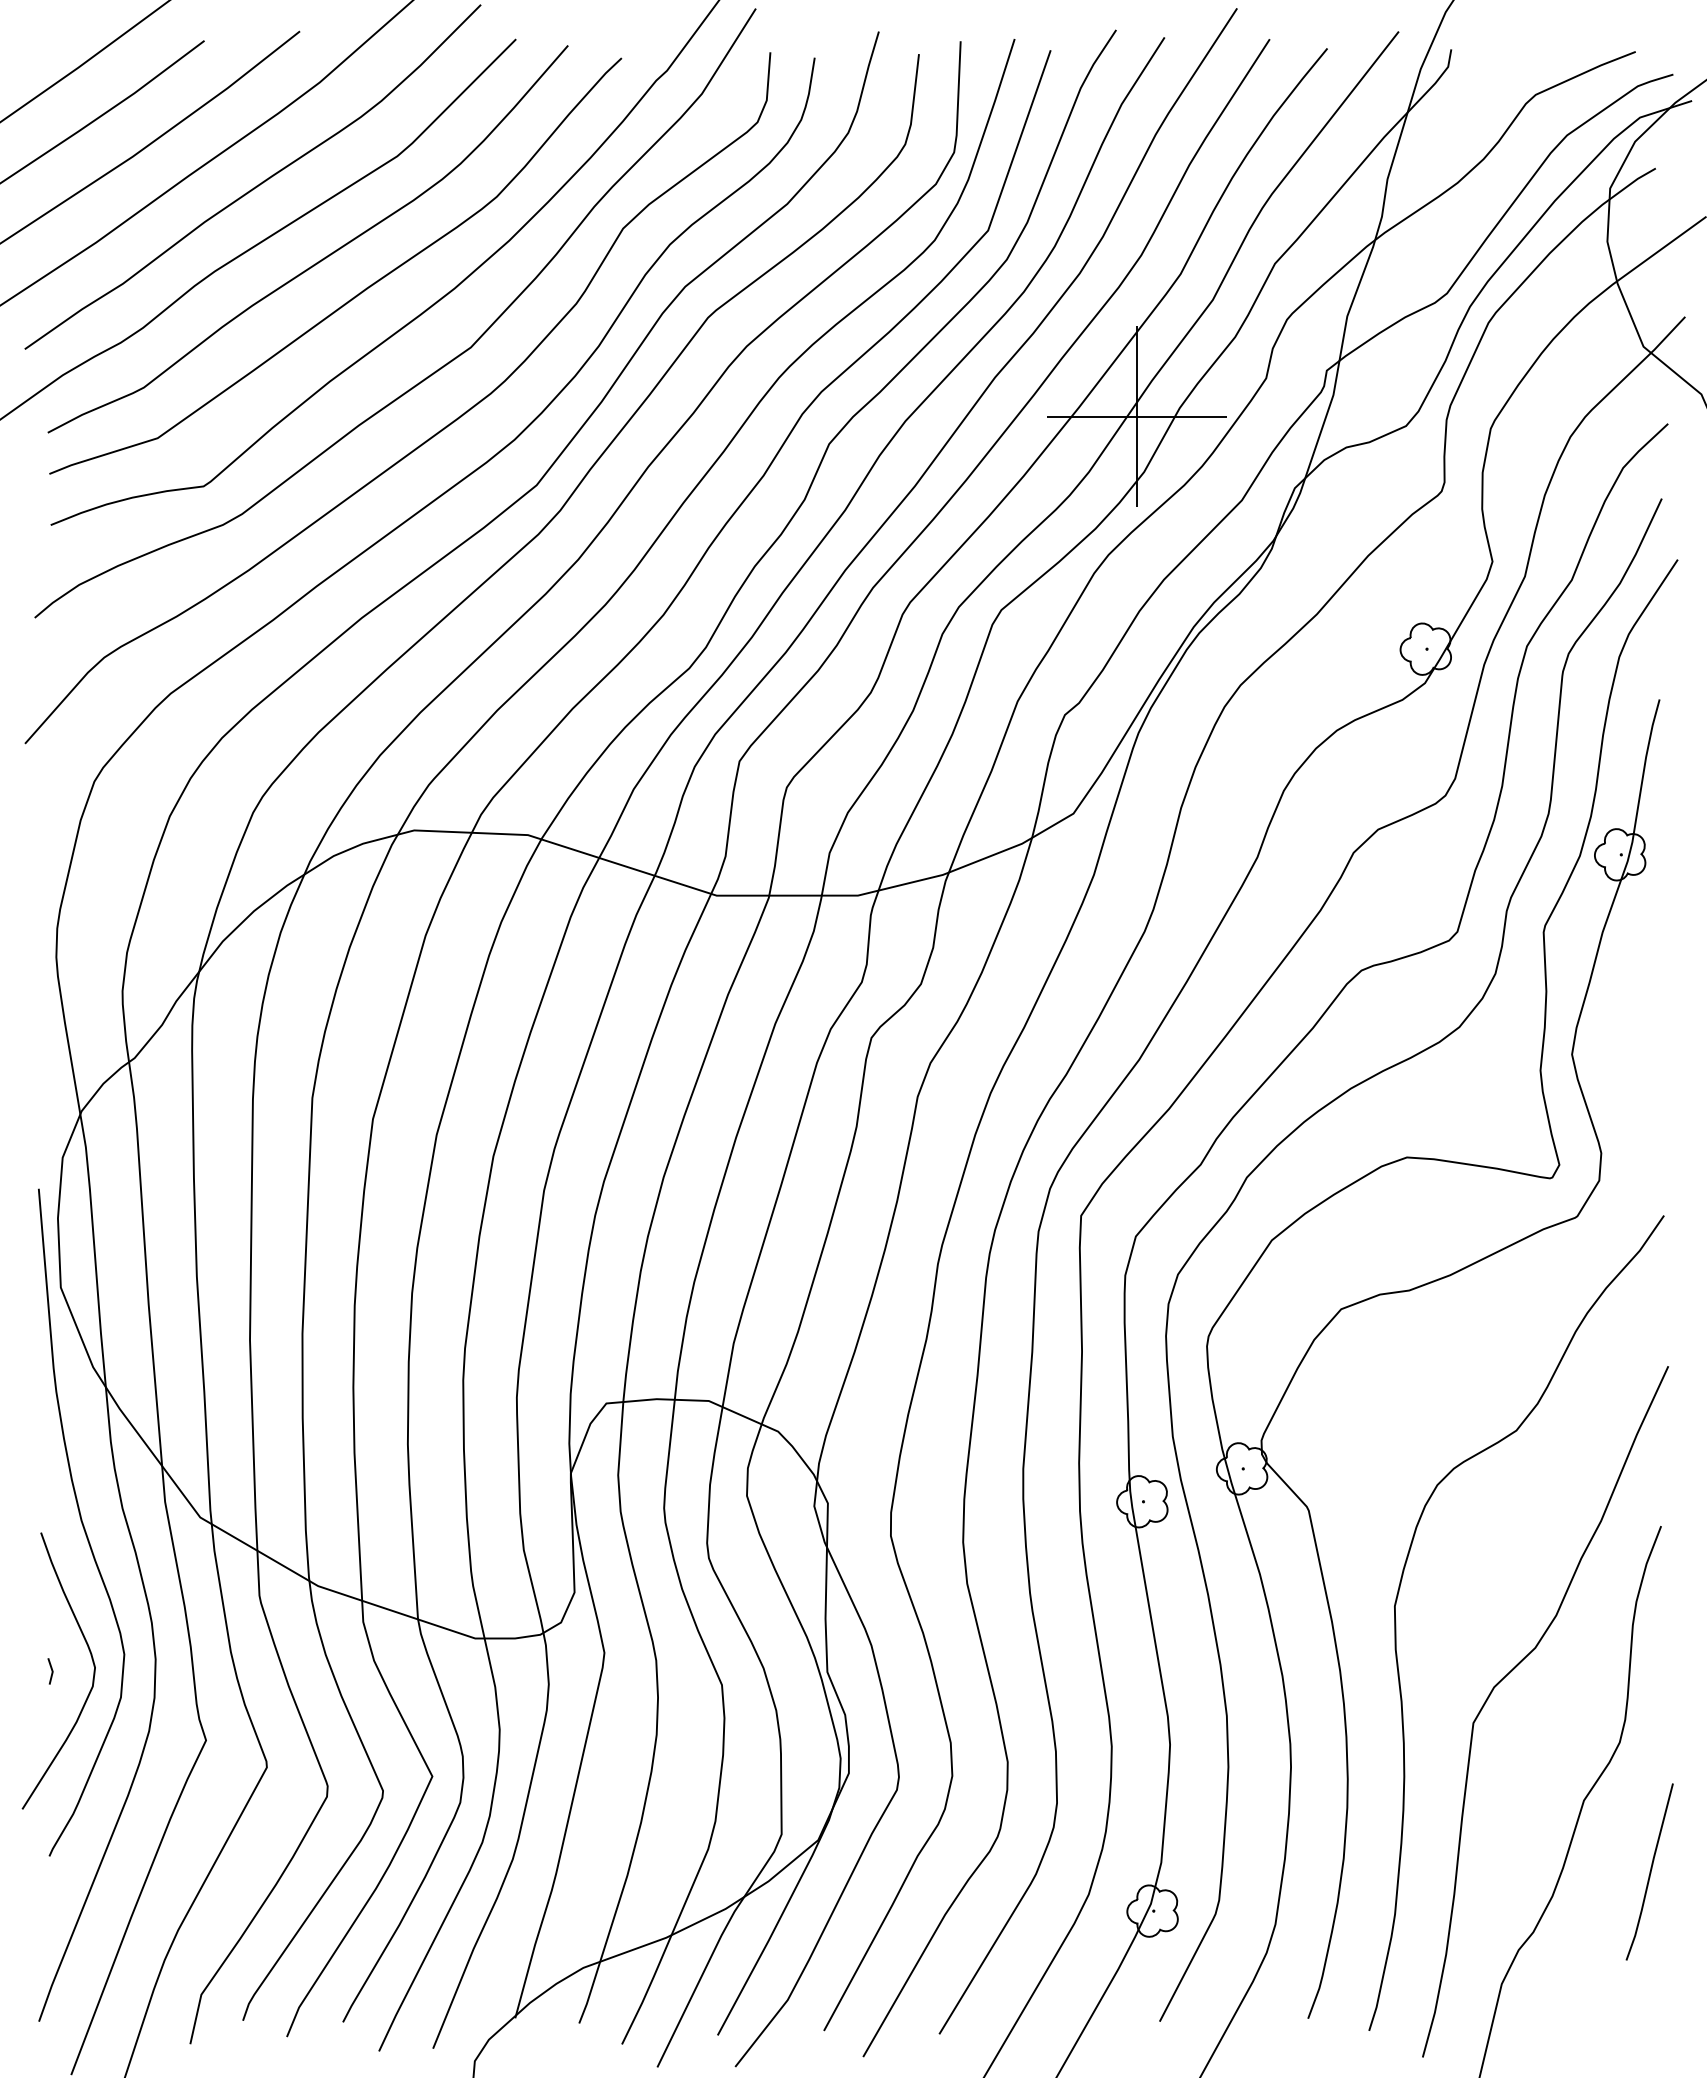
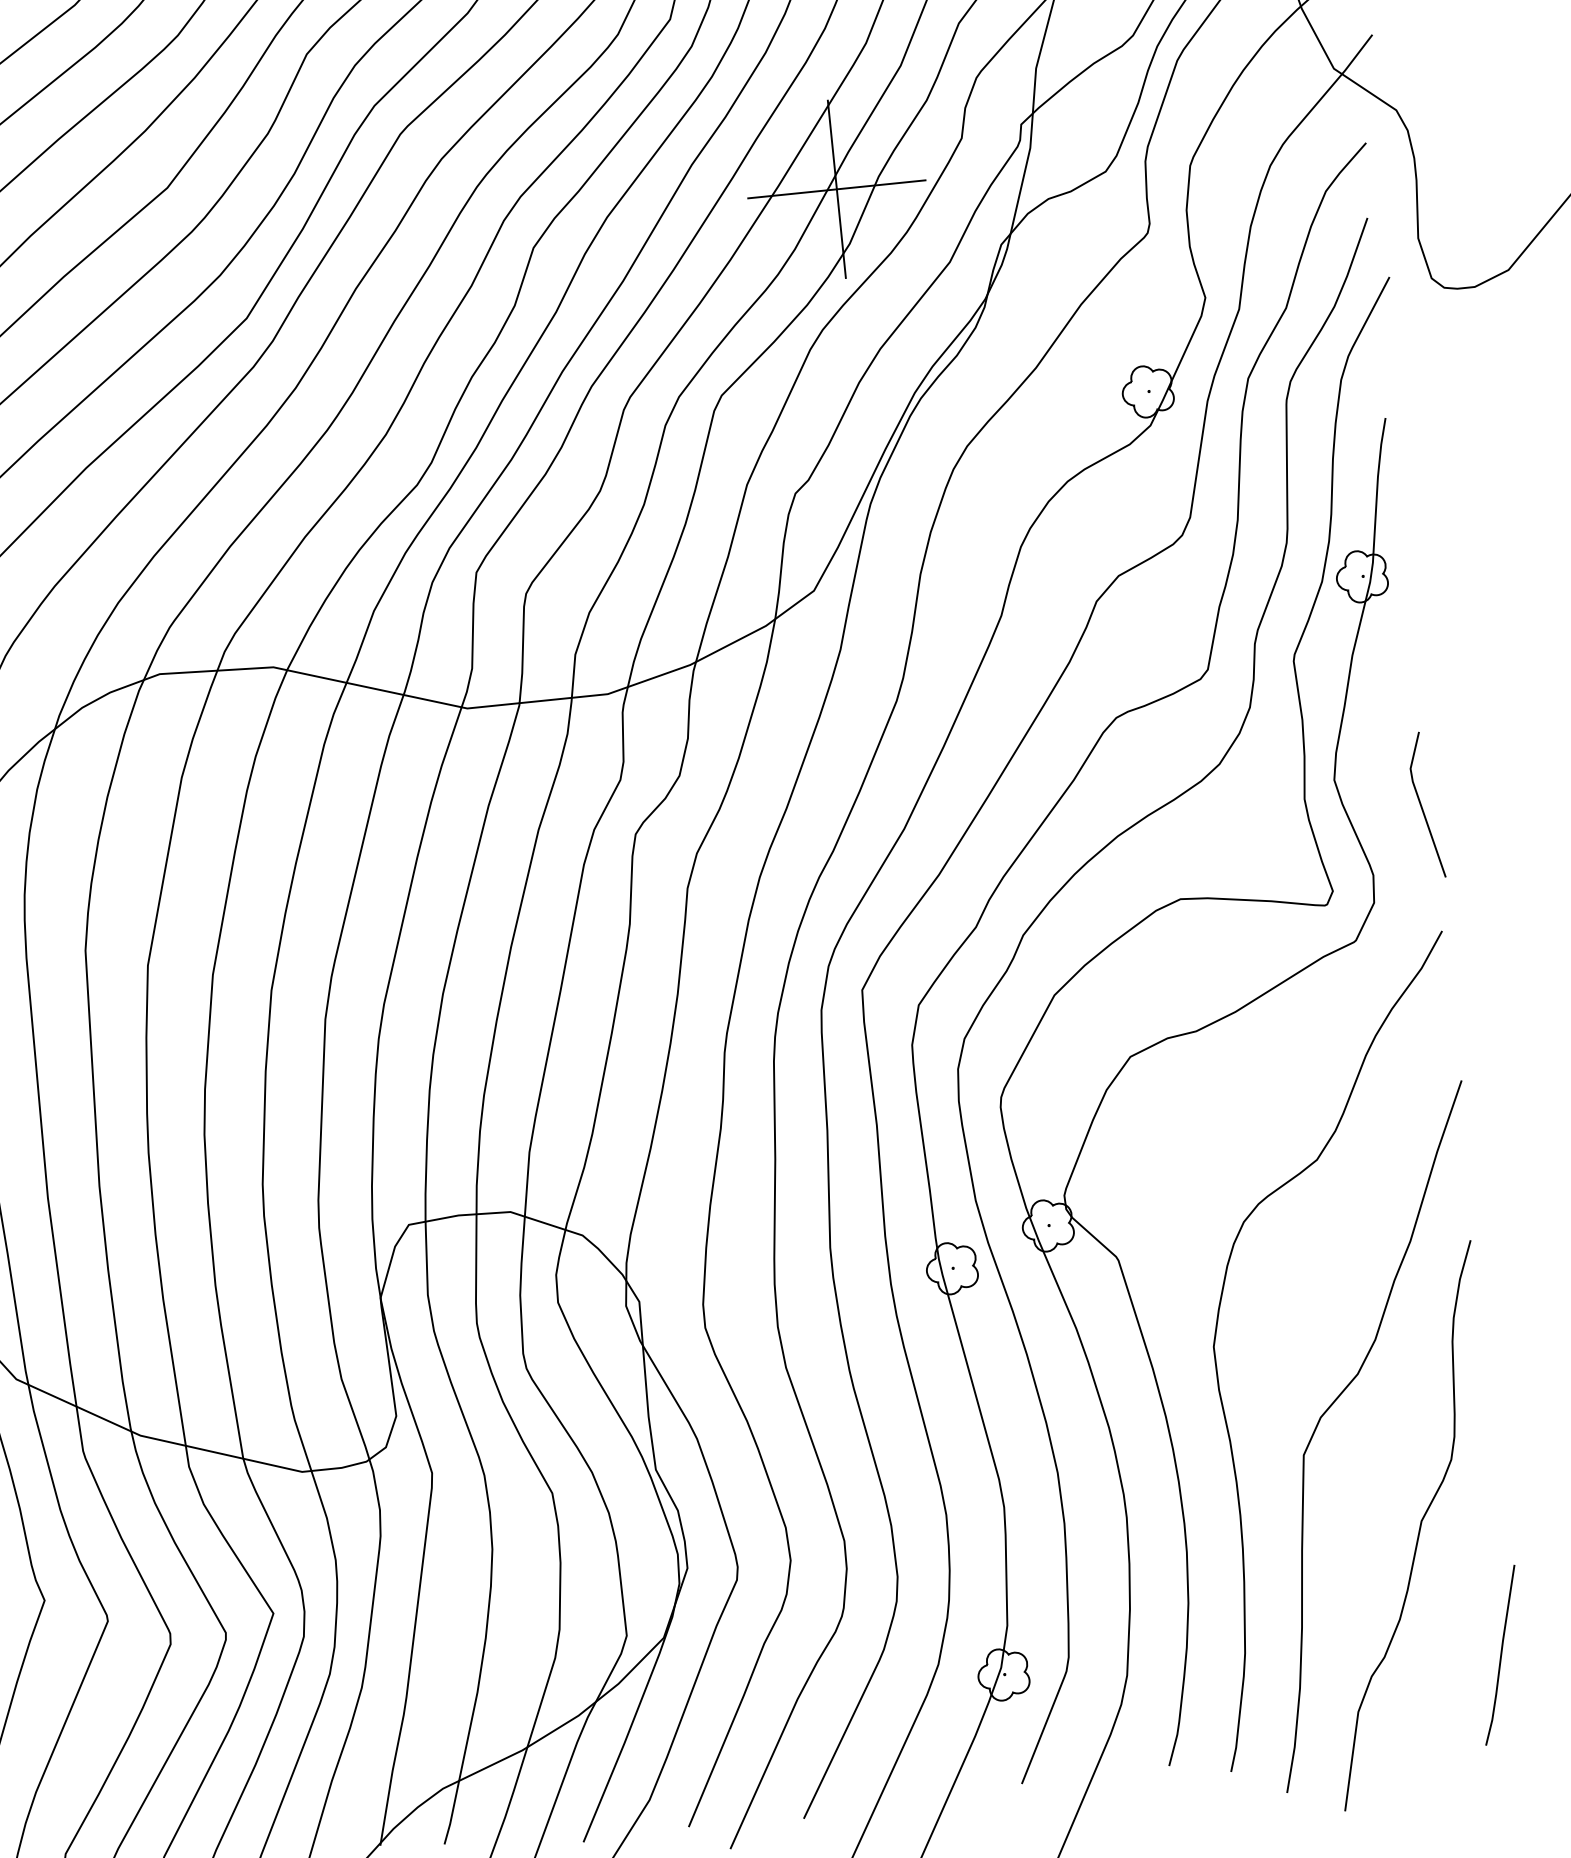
line: (1657, 1090) -> (1422, 807), added
line: (1649, 1871) -> (1500, 1654), moved

